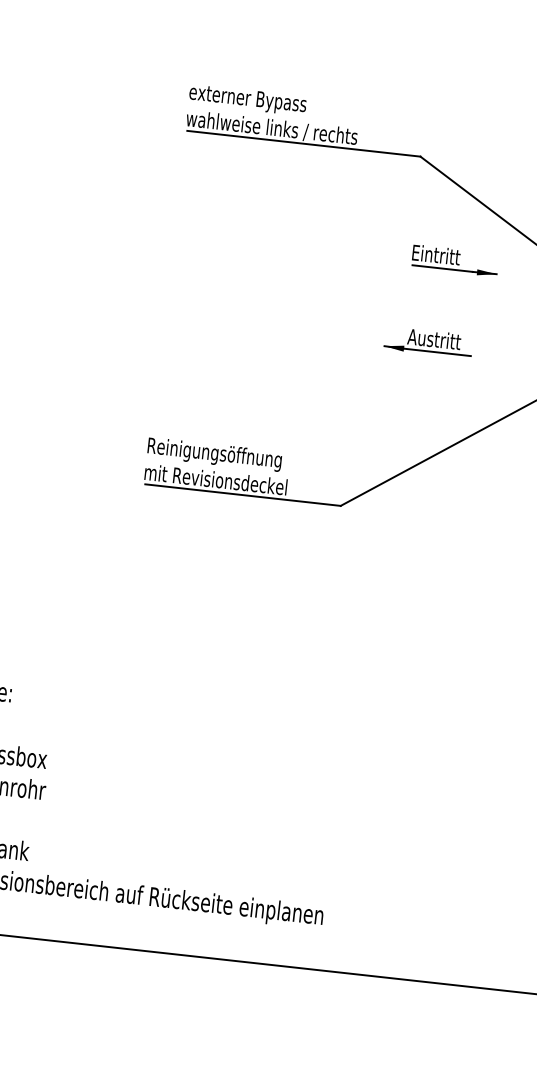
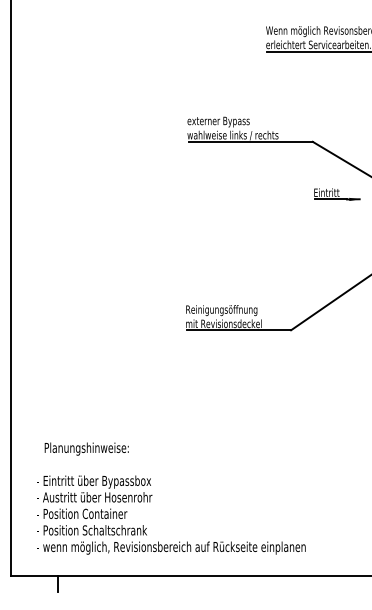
part: (427, 343) -> (327, 239), removed

